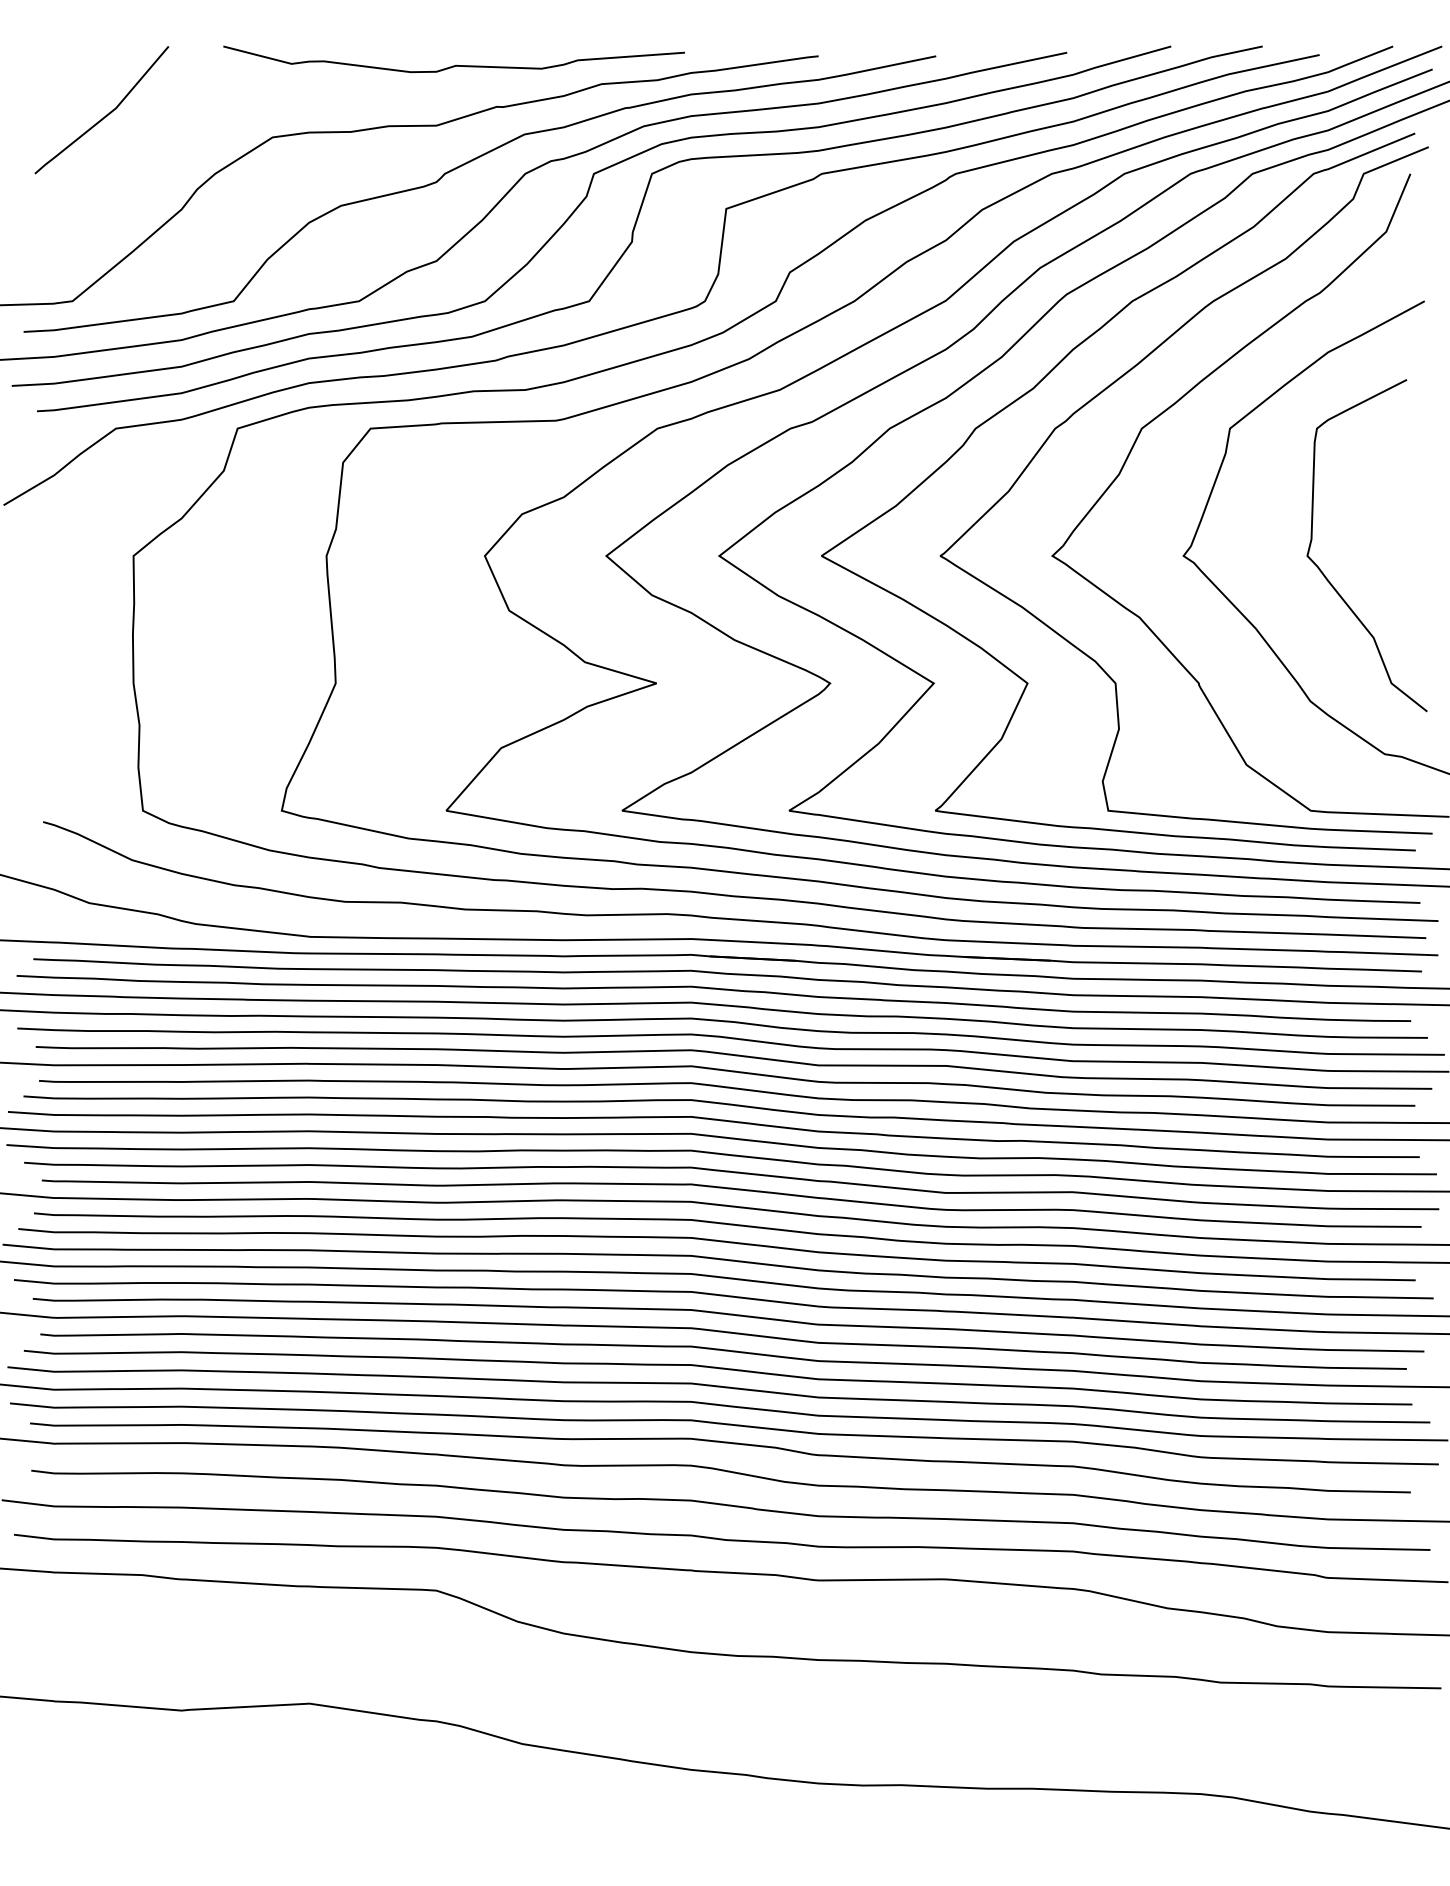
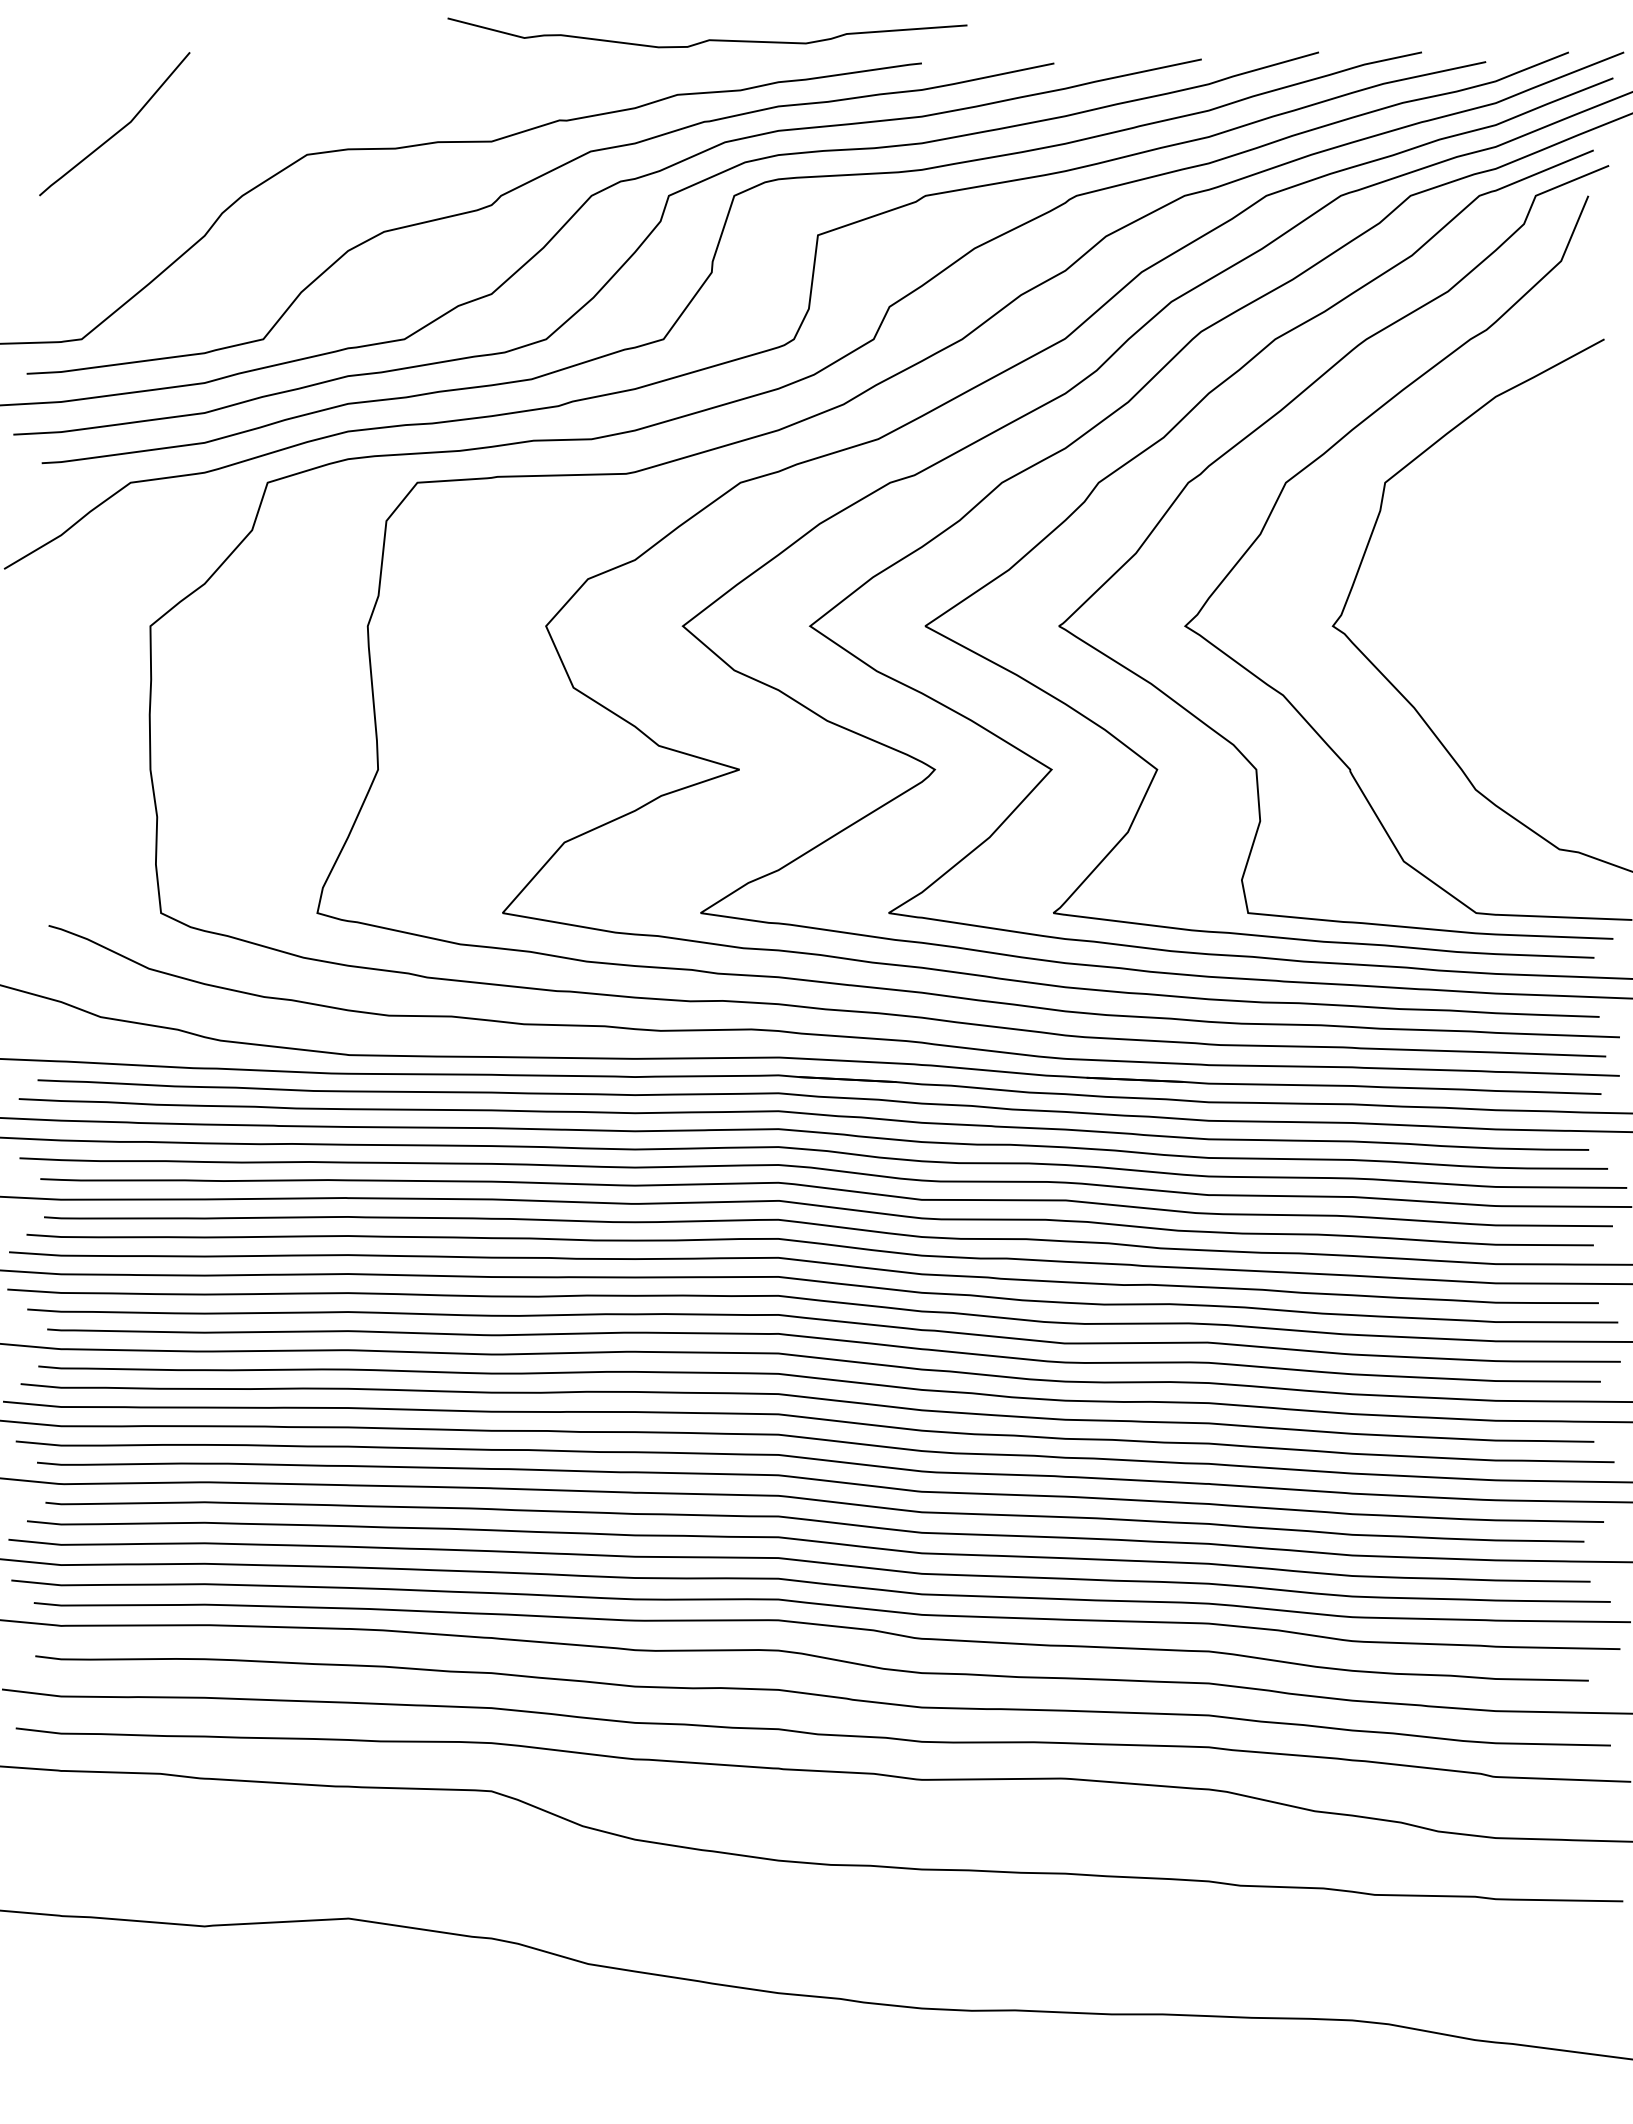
curve: (454, 65) -> (707, 39), moved
curve: (1327, 577) -> (1494, 650), removed

